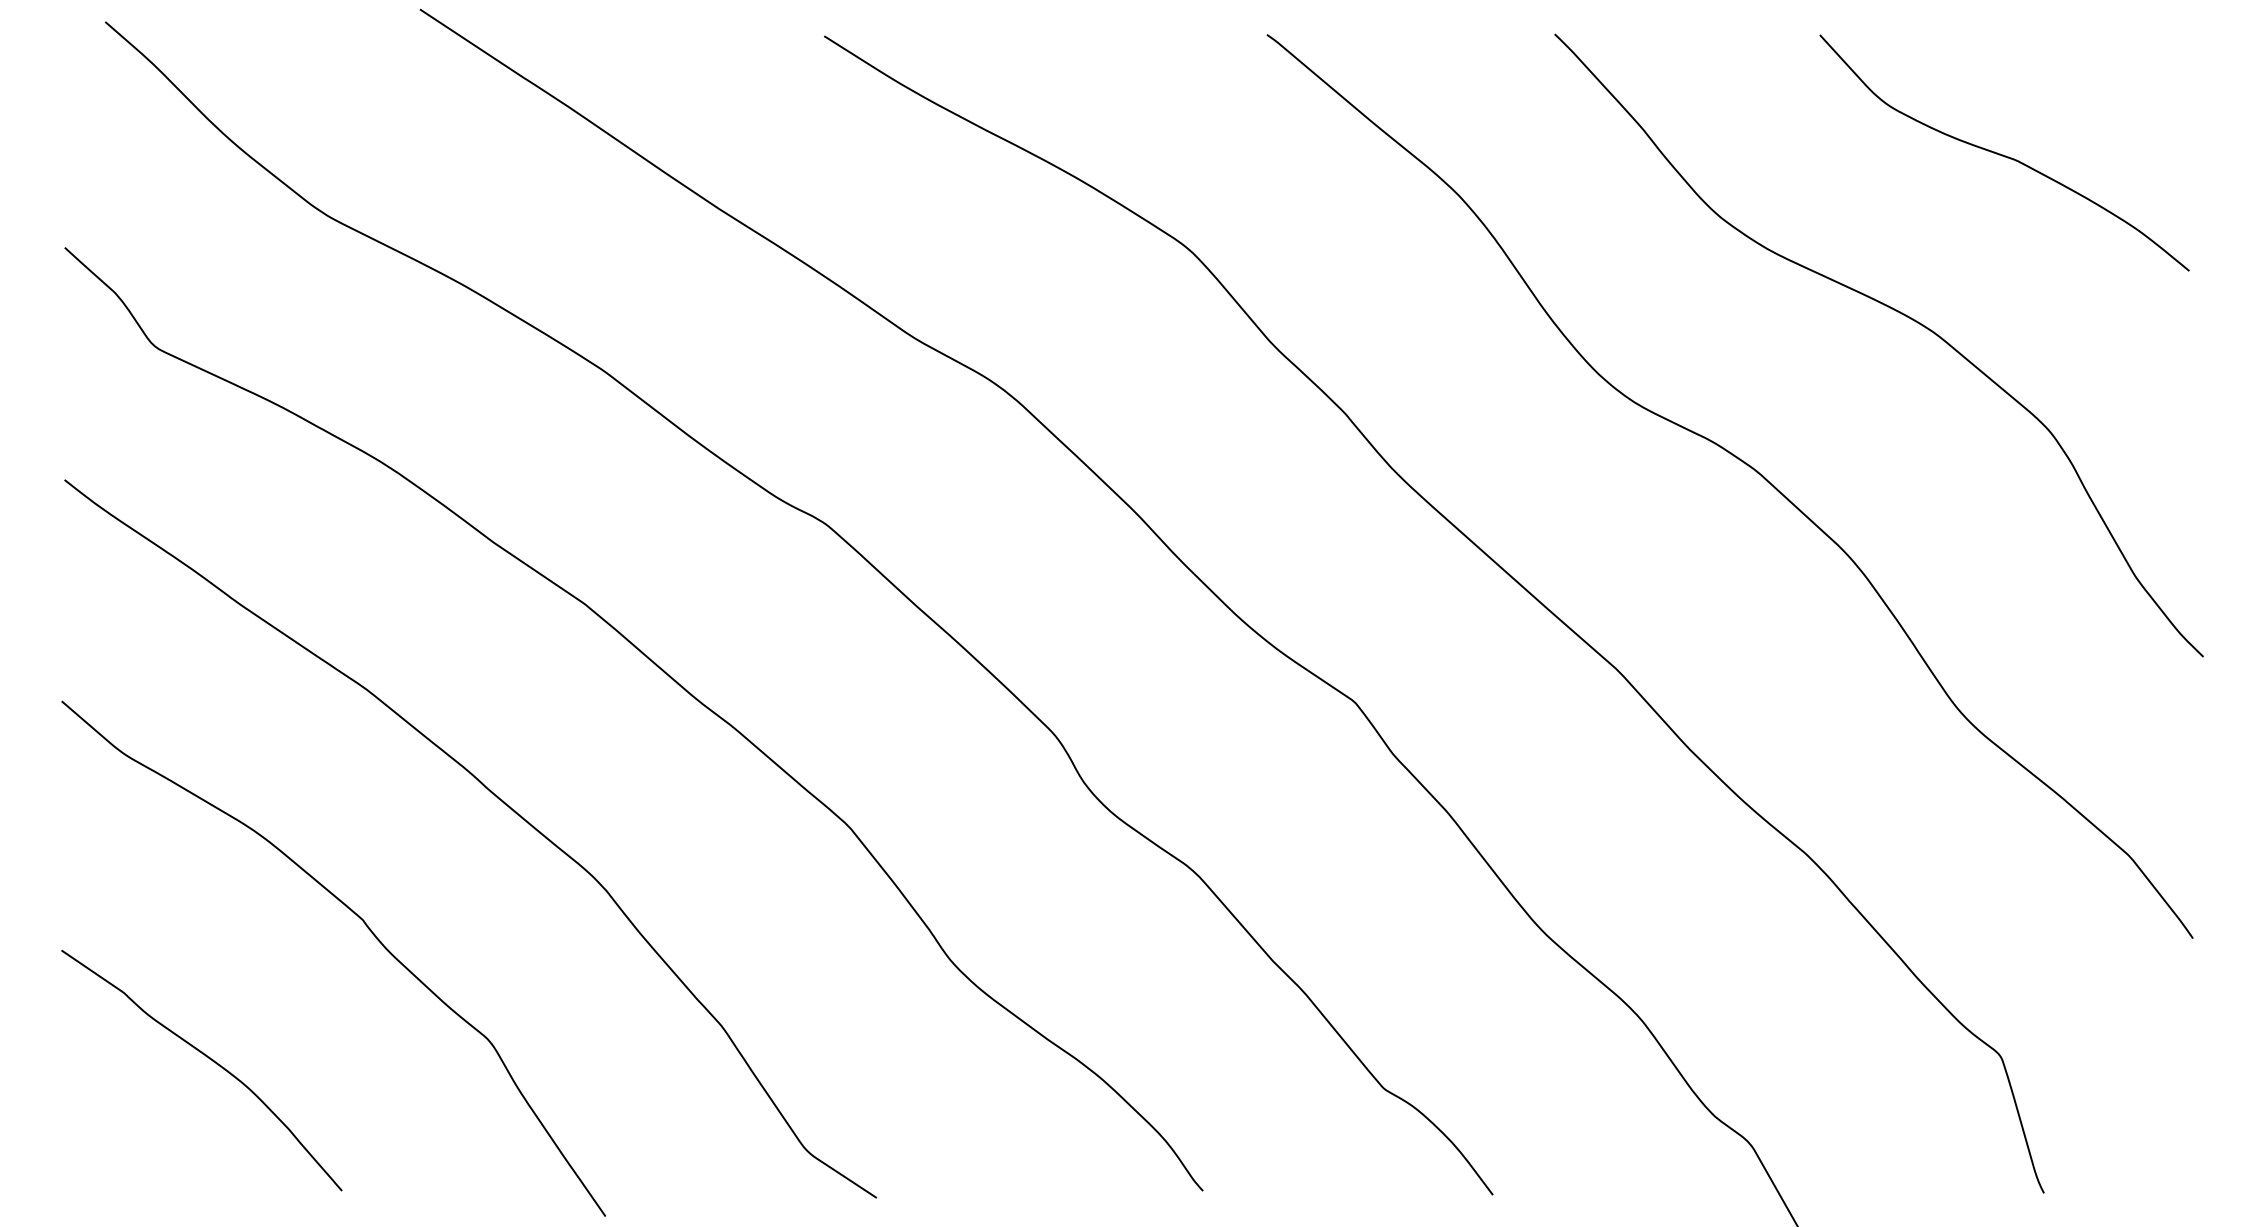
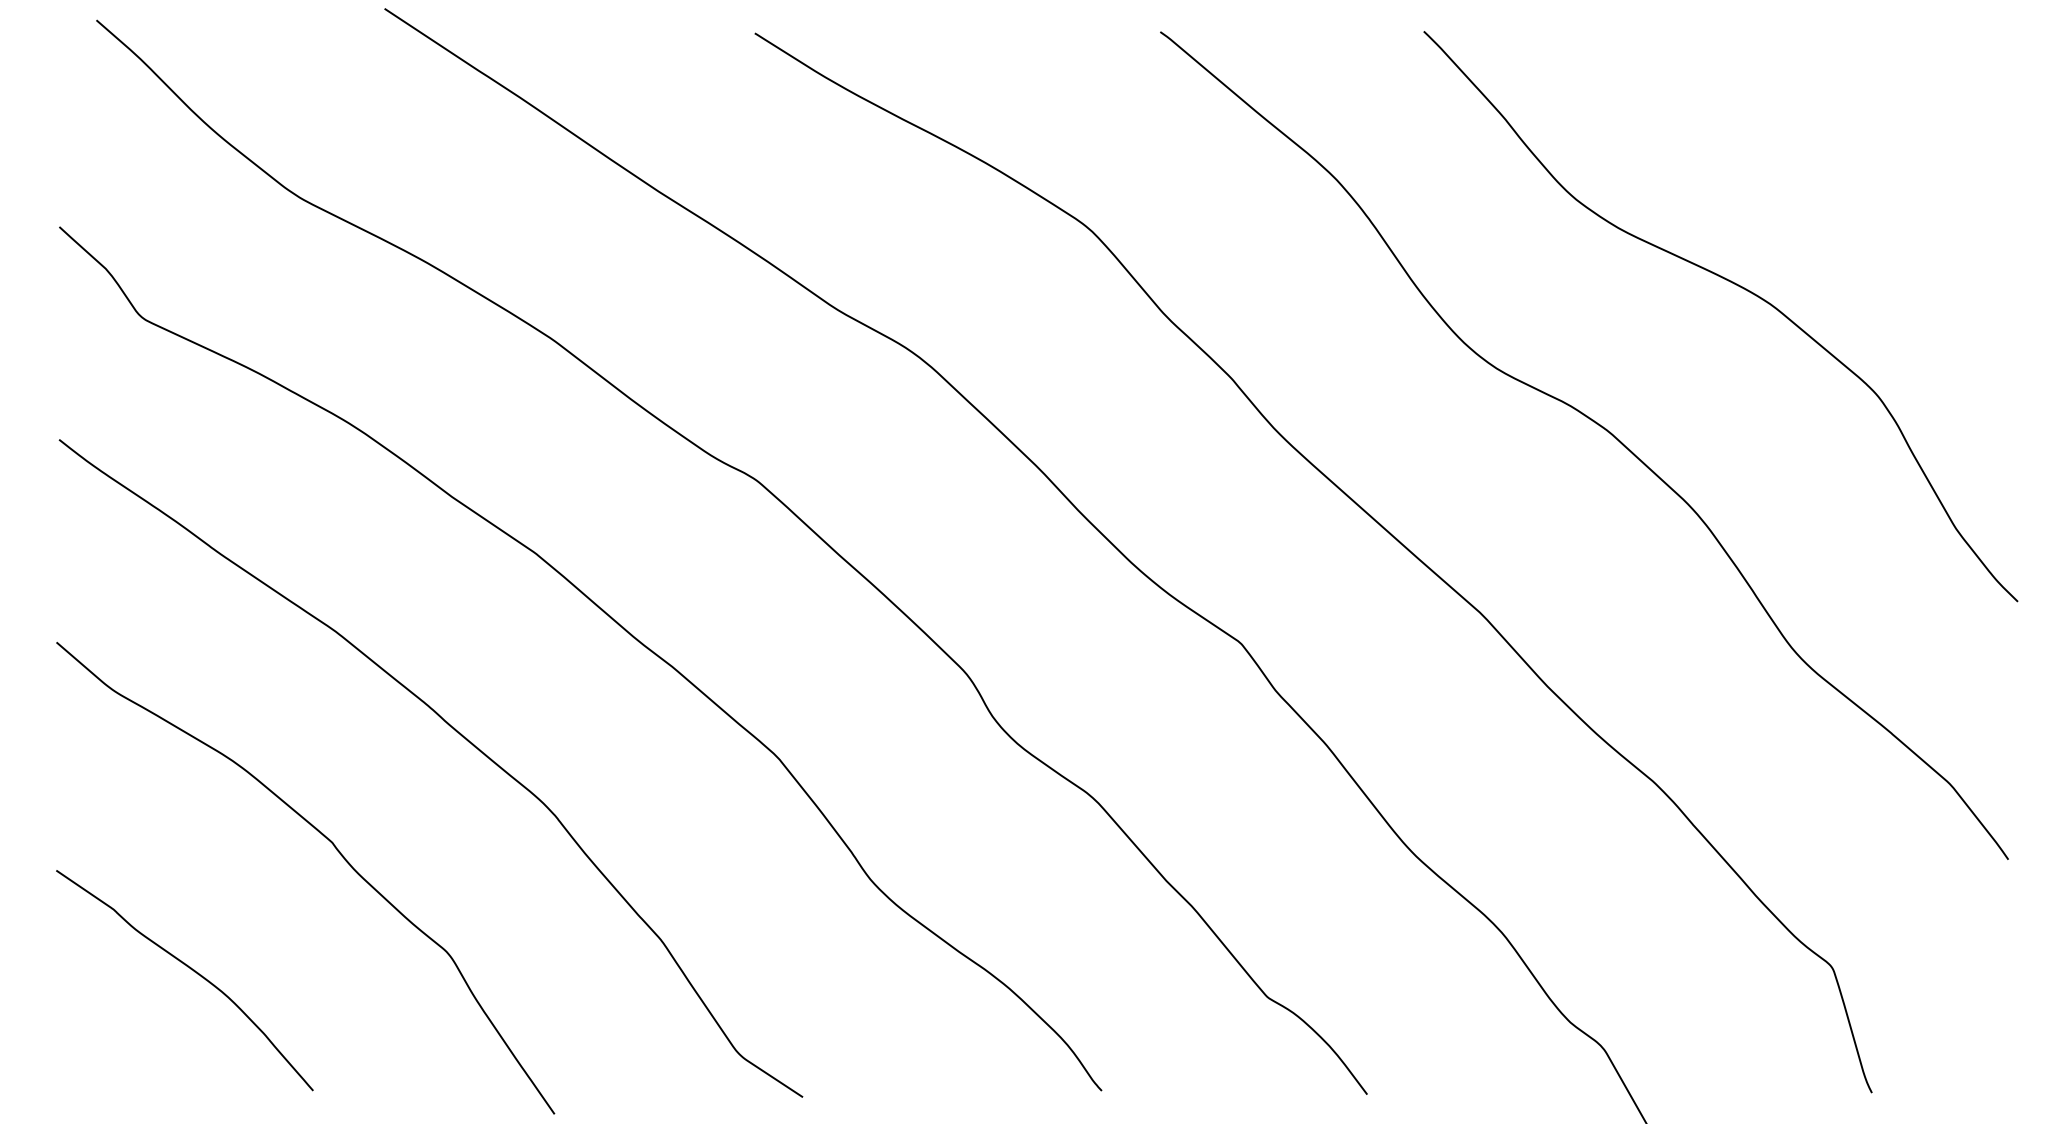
curve: (2003, 154) -> (1834, 141), removed

